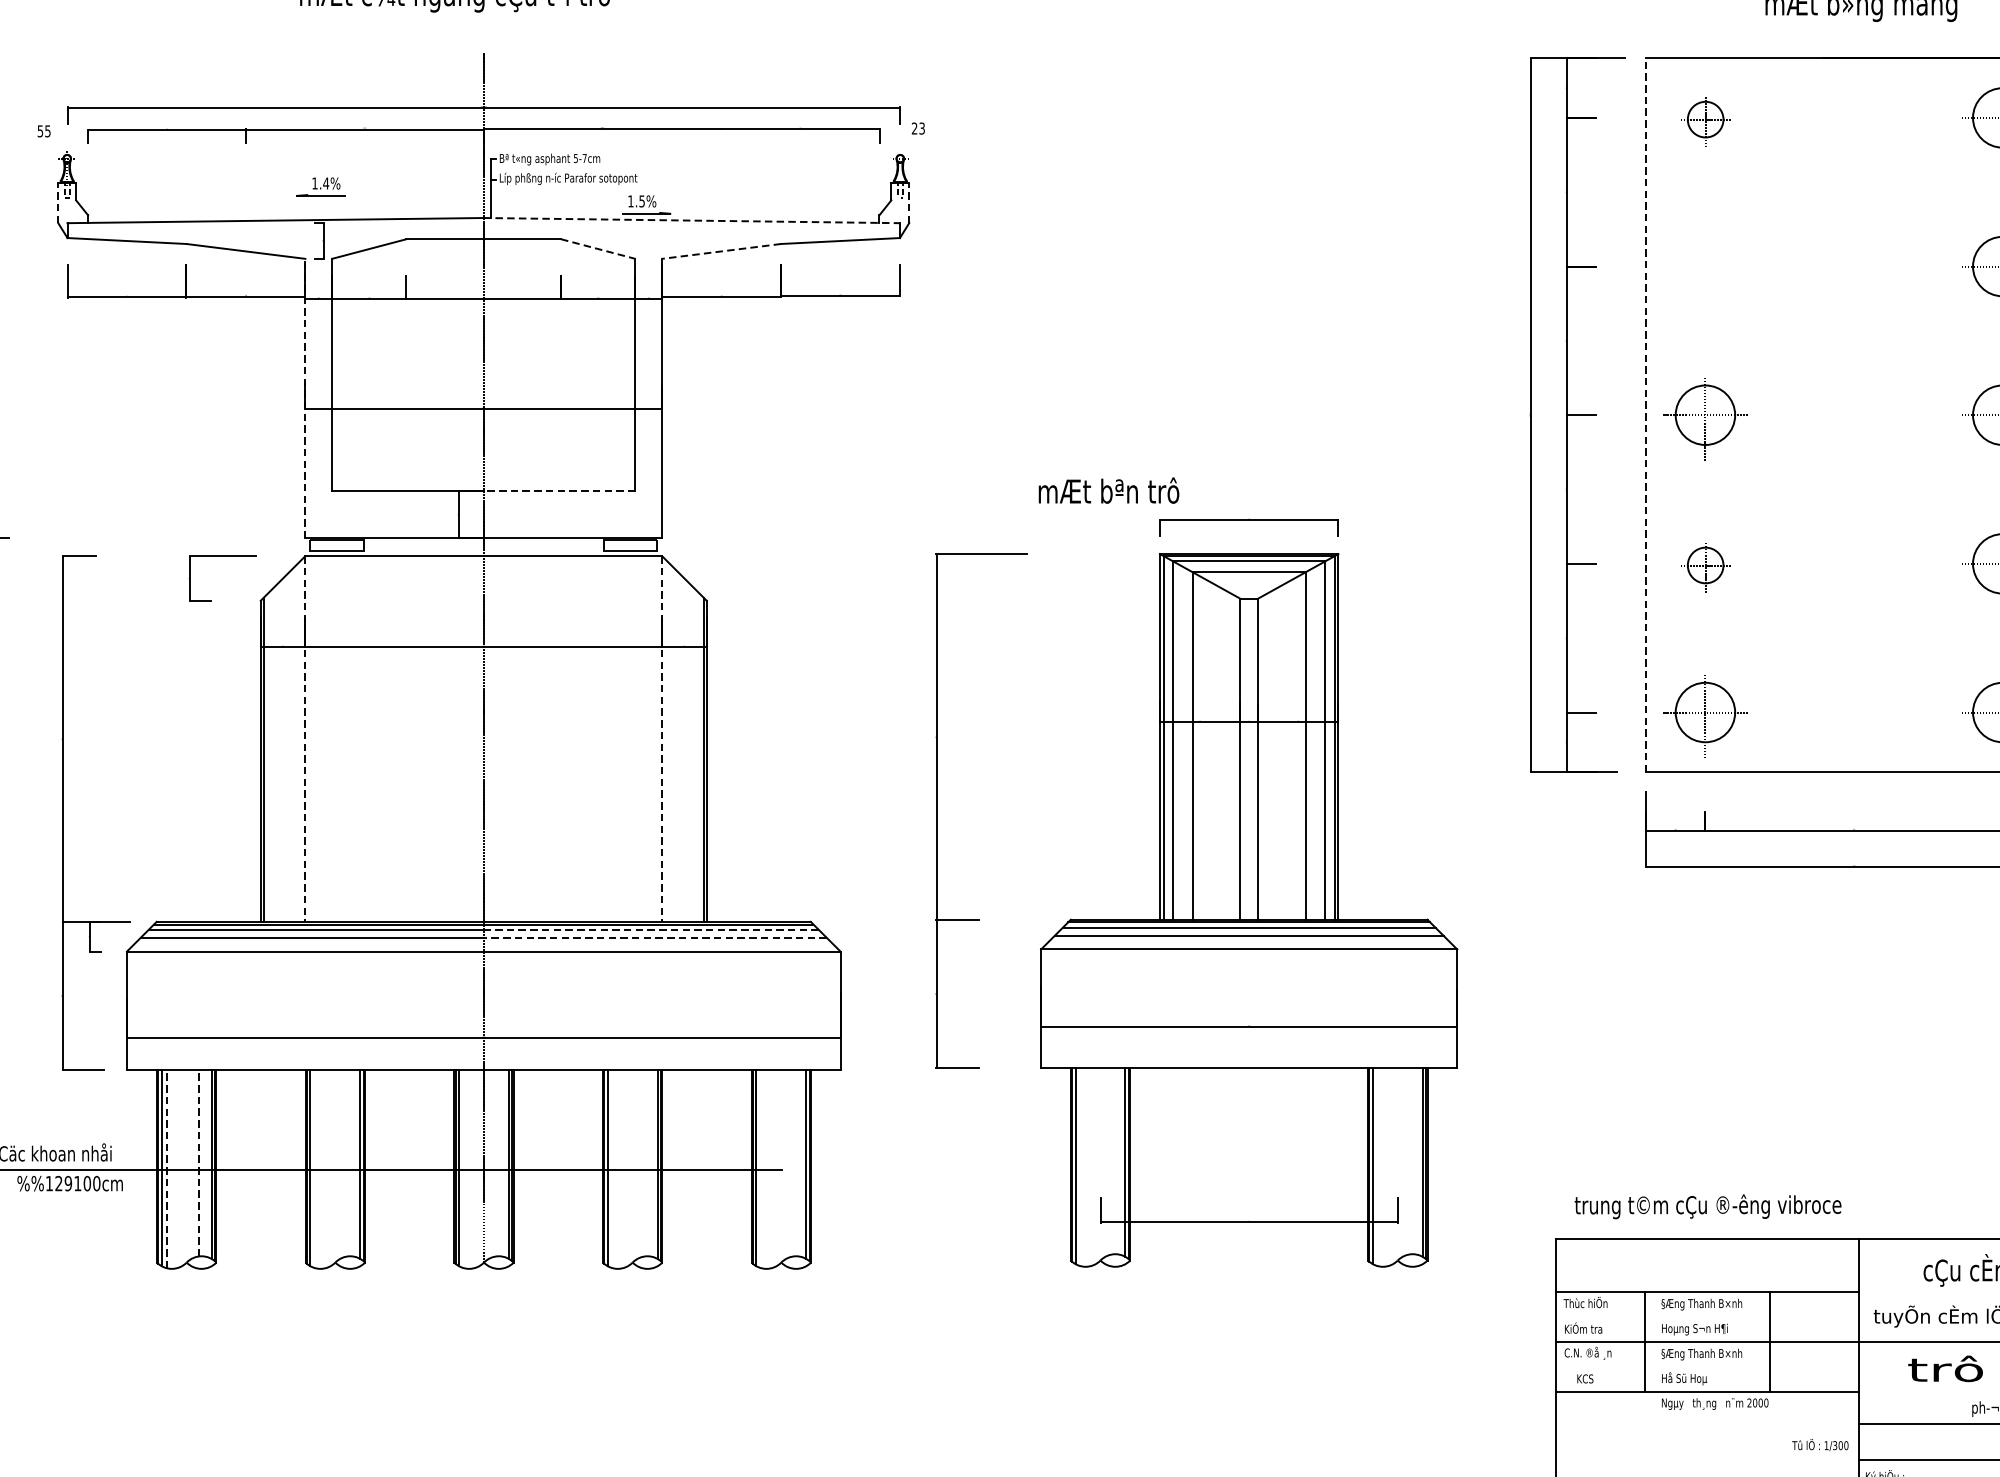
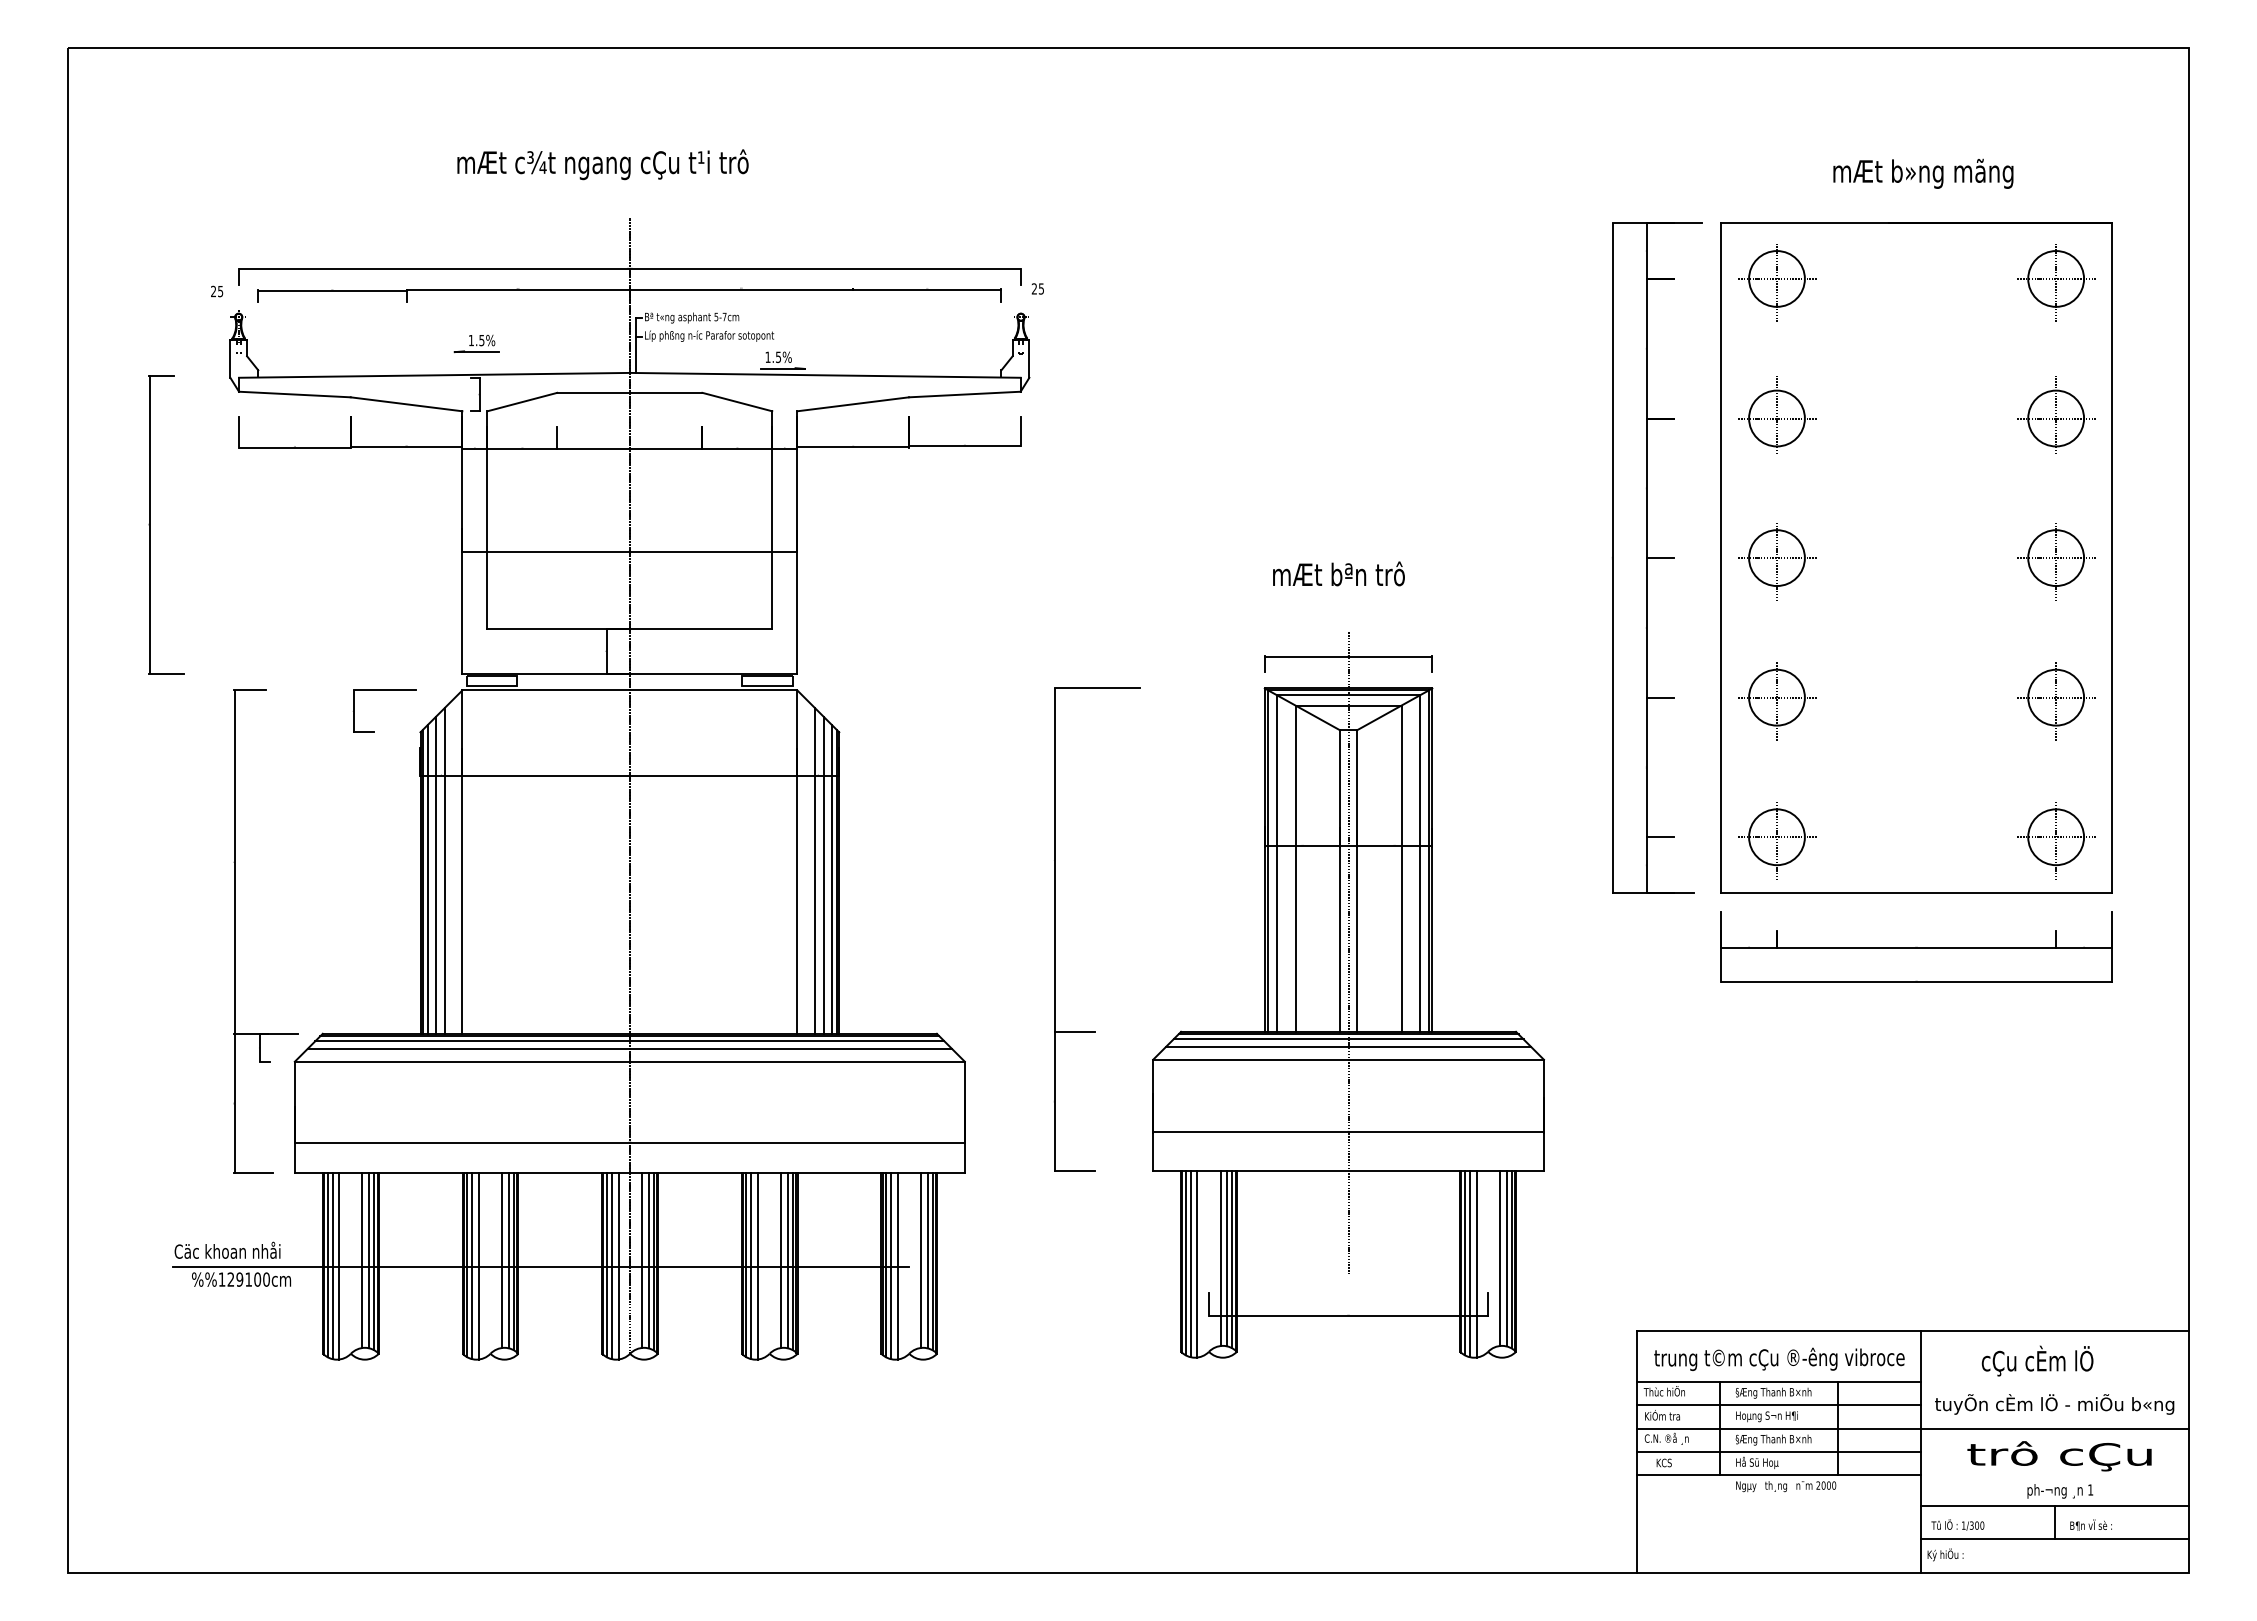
part: (1705, 121) -> (1777, 282), size x1.67
text: (922, 128) -> (1041, 288), 23 -> 25
text: (40, 131) -> (213, 291), 55 -> 25
text: (325, 183) -> (481, 340), 1.4% -> 1.5%
line: (58, 202) -> (230, 358), dashed -> solid
line: (909, 202) -> (1029, 358), dashed -> solid
line: (692, 220) -> (825, 375), dashed -> solid
line: (598, 249) -> (737, 402), dashed -> solid
line: (720, 251) -> (852, 404), dashed -> solid
part: (1705, 262) -> (1777, 414), added
line: (305, 397) -> (462, 541), dashed -> solid
line: (1646, 415) -> (1721, 558), dashed -> solid
text: (1108, 490) -> (1338, 573), moved
line: (558, 491) -> (700, 629), dashed -> solid
part: (1705, 567) -> (1777, 701), size x1.67
line: (305, 739) -> (462, 862), dashed -> solid
line: (662, 739) -> (797, 862), dashed -> solid
line: (287, 747) -> (445, 870), added
line: (680, 747) -> (814, 870), added
line: (276, 752) -> (435, 874), added
line: (689, 752) -> (823, 874), added
line: (269, 756) -> (428, 878), added
line: (698, 756) -> (831, 878), added
line: (1249, 836) -> (1348, 953), added
line: (650, 930) -> (786, 1041), dashed -> solid
line: (654, 937) -> (790, 1048), dashed -> solid
line: (1112, 1161) -> (1220, 1258), added
line: (1120, 1161) -> (1227, 1258), added
line: (1409, 1161) -> (1499, 1258), added
line: (1417, 1161) -> (1506, 1258), added
line: (199, 1163) -> (362, 1260), dashed -> solid
line: (206, 1163) -> (369, 1260), added
line: (348, 1163) -> (502, 1260), added
line: (354, 1163) -> (508, 1260), added
line: (496, 1163) -> (641, 1260), added
line: (503, 1163) -> (648, 1260), added
line: (645, 1163) -> (781, 1260), added
line: (652, 1163) -> (788, 1260), added
line: (793, 1163) -> (920, 1260), added
line: (800, 1163) -> (927, 1260), added
line: (1080, 1167) -> (1190, 1264), added
line: (1088, 1167) -> (1197, 1264), added
line: (1377, 1167) -> (1469, 1264), added
line: (1385, 1167) -> (1476, 1264), added
line: (167, 1169) -> (332, 1266), dashed -> solid
line: (174, 1169) -> (339, 1266), added
line: (316, 1169) -> (472, 1266), added
line: (323, 1169) -> (479, 1266), added
line: (464, 1169) -> (611, 1266), added
line: (471, 1169) -> (618, 1266), added
line: (613, 1169) -> (751, 1266), added
line: (620, 1169) -> (758, 1266), added
line: (761, 1169) -> (890, 1266), added
line: (768, 1169) -> (897, 1266), added
text: (1708, 1205) -> (1779, 1358), moved
line: (1707, 1317) -> (1778, 1405), added
line: (1707, 1366) -> (1778, 1451), added
text: (1819, 1444) -> (1957, 1524), moved

